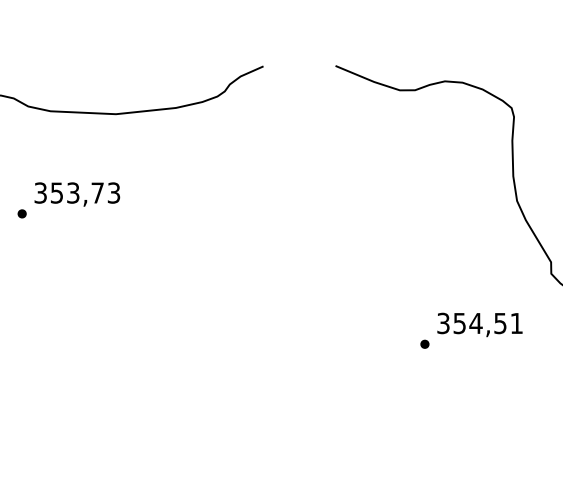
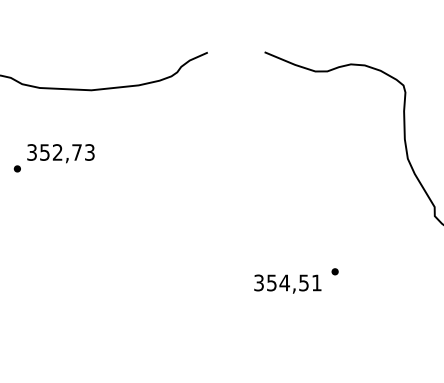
text: (73, 192) -> (57, 152), 353,73 -> 352,73
text: (479, 324) -> (287, 283), moved

